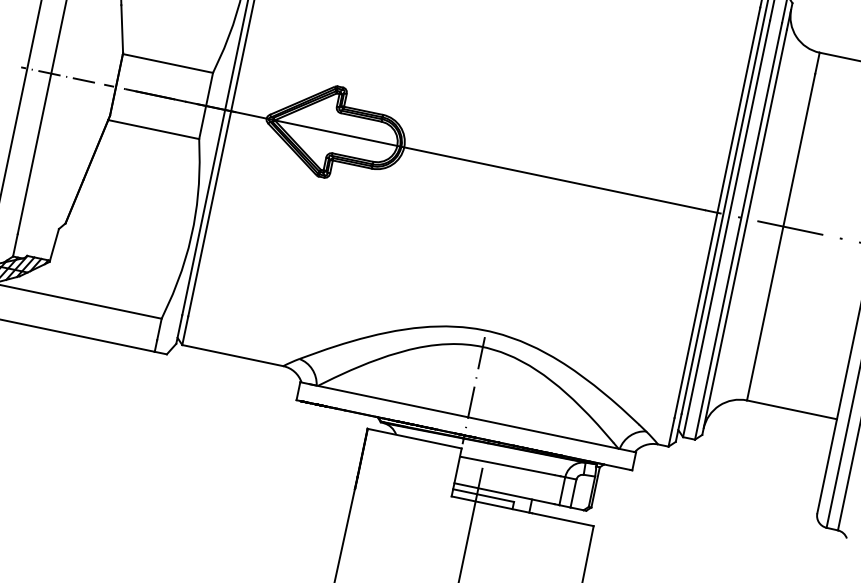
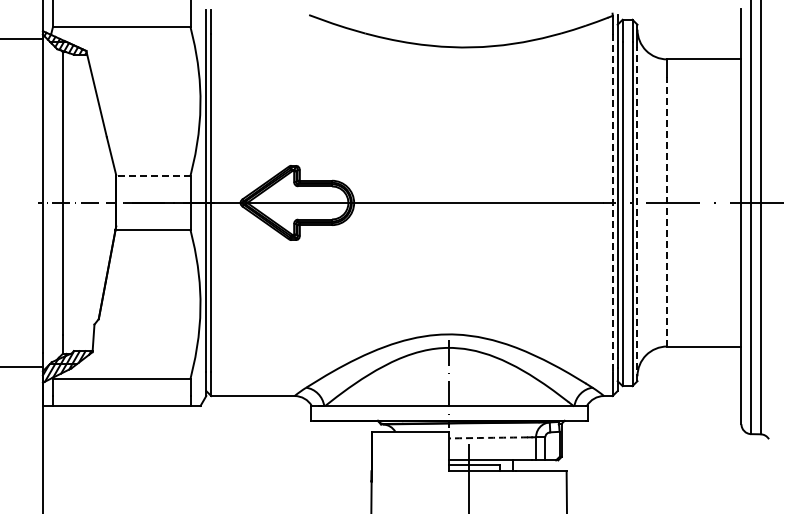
line: (166, 63) -> (152, 175), solid -> dashed
line: (716, 213) -> (612, 203), solid -> dashed
line: (744, 231) -> (637, 213), solid -> dashed
line: (781, 237) -> (667, 211), solid -> dashed
arc: (507, 465) -> (488, 437), solid -> dashed

